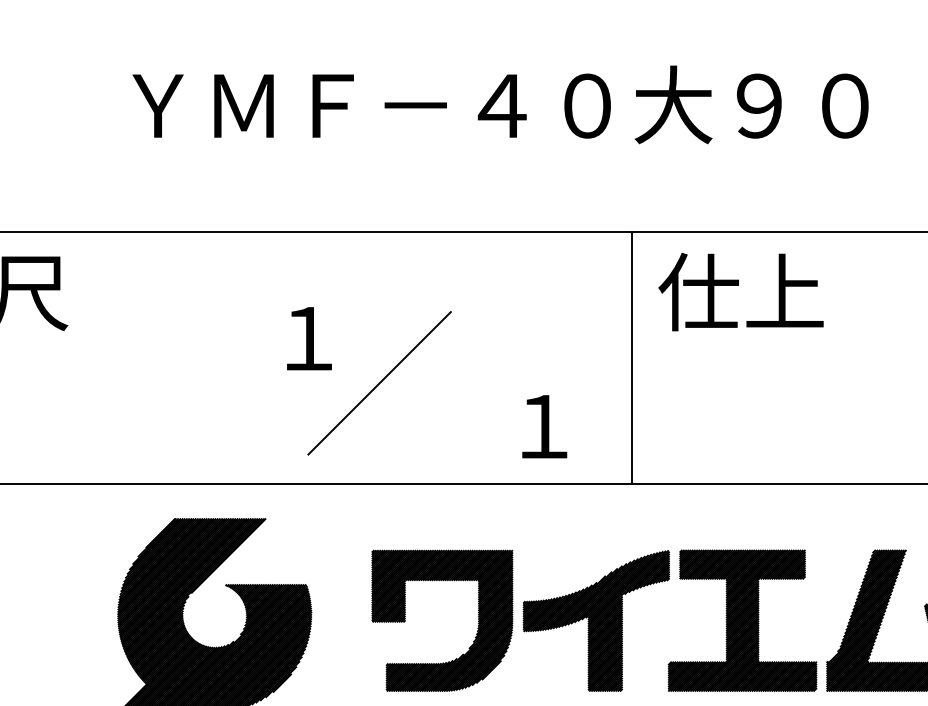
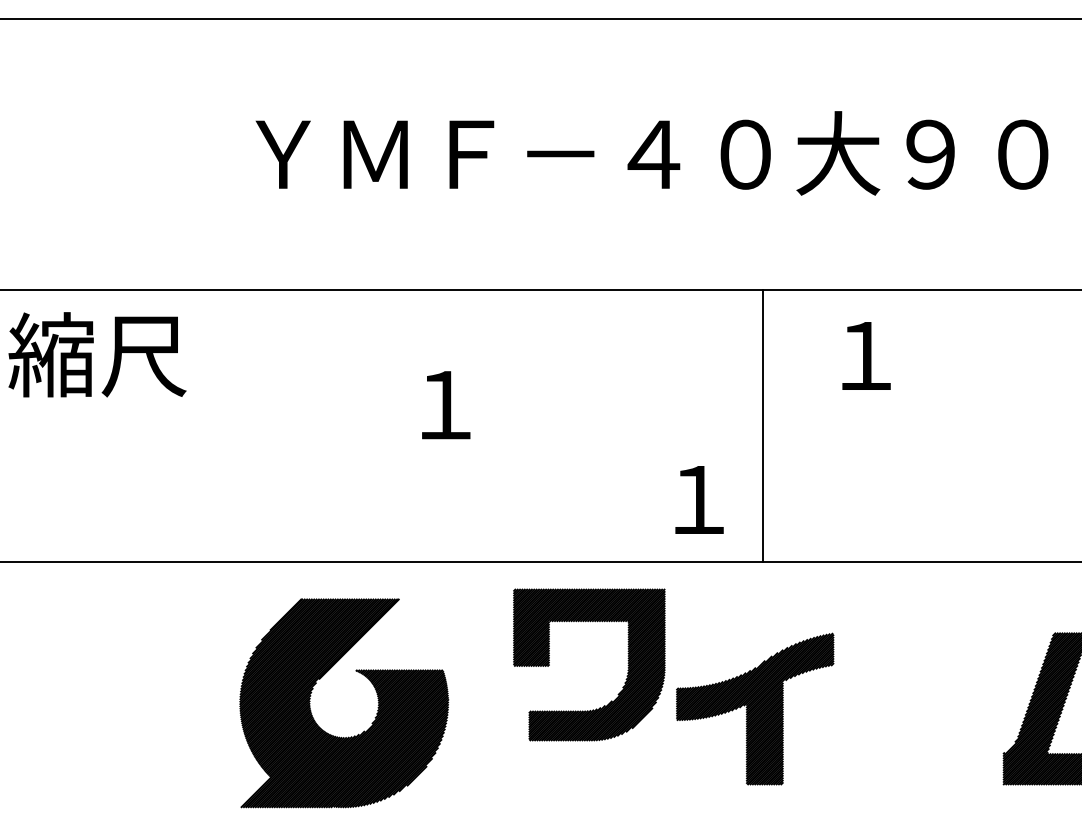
text: (740, 291) -> (910, 354), 仕上 -> １
line: (631, 357) -> (763, 425), moved
line: (379, 382) -> (521, 452), removed
part: (477, 619) -> (627, 663), moved
part: (742, 620) -> (912, 708), removed

